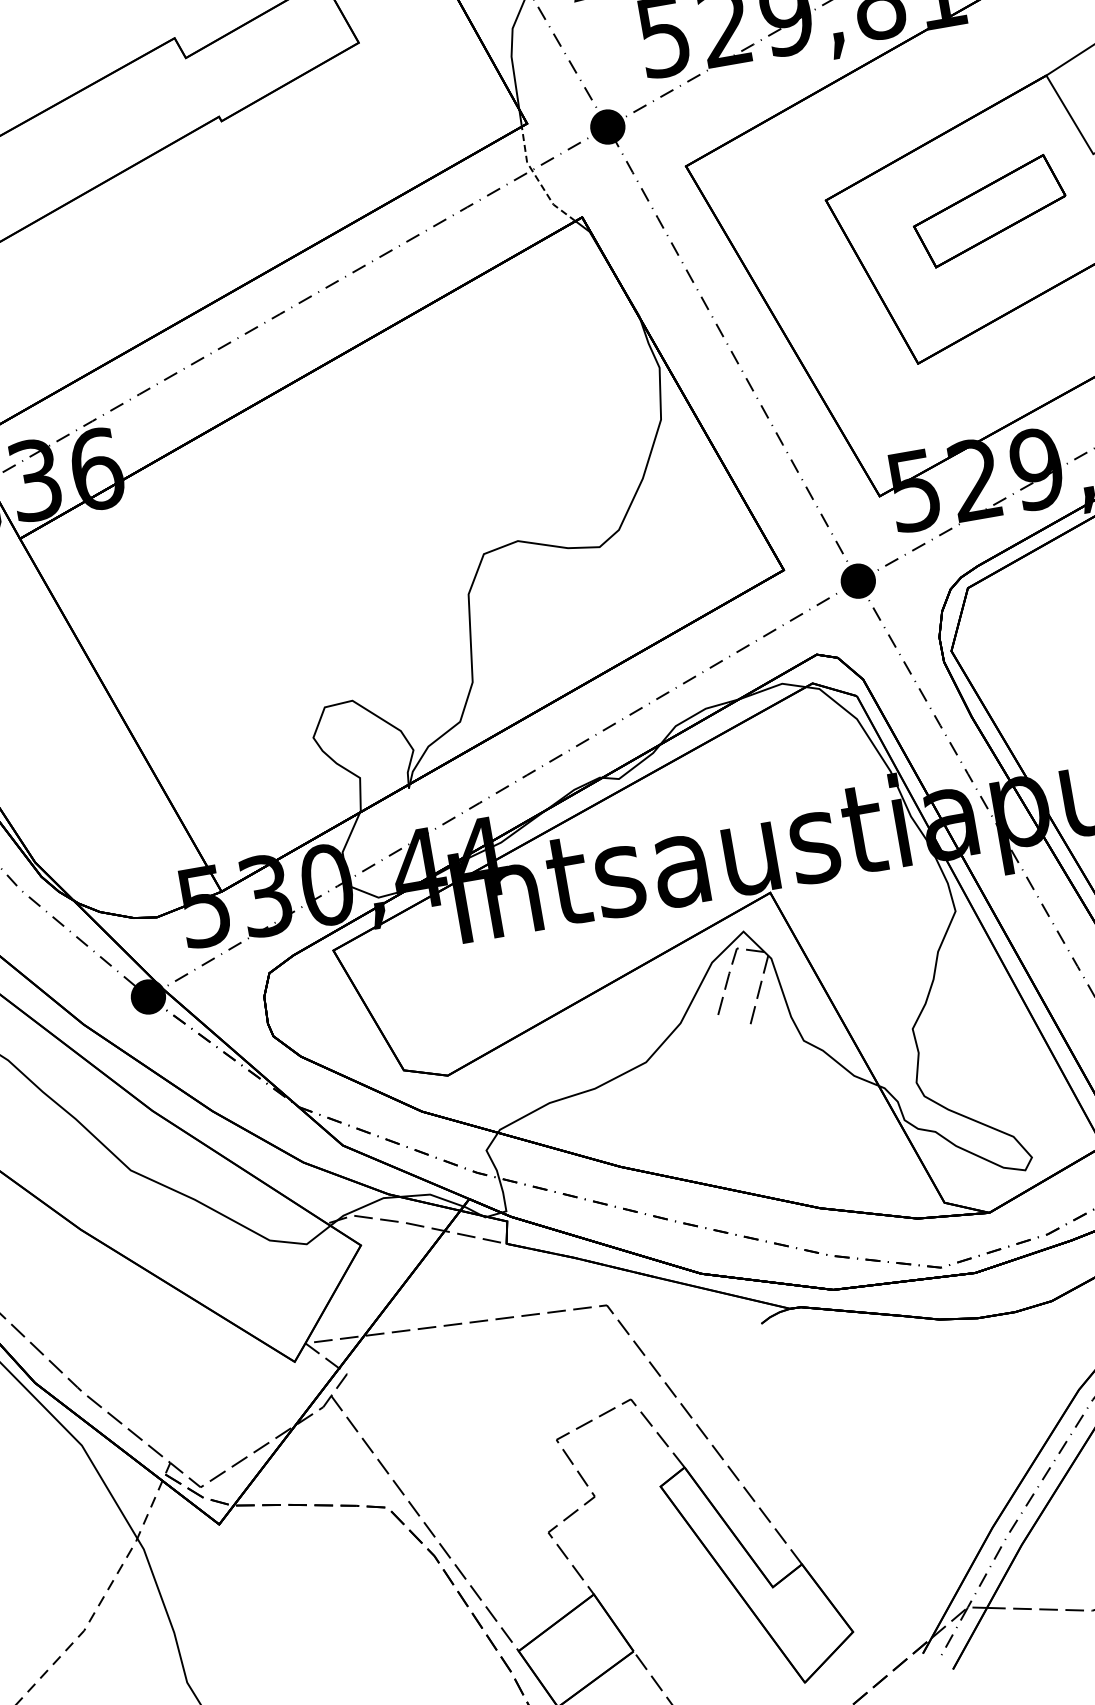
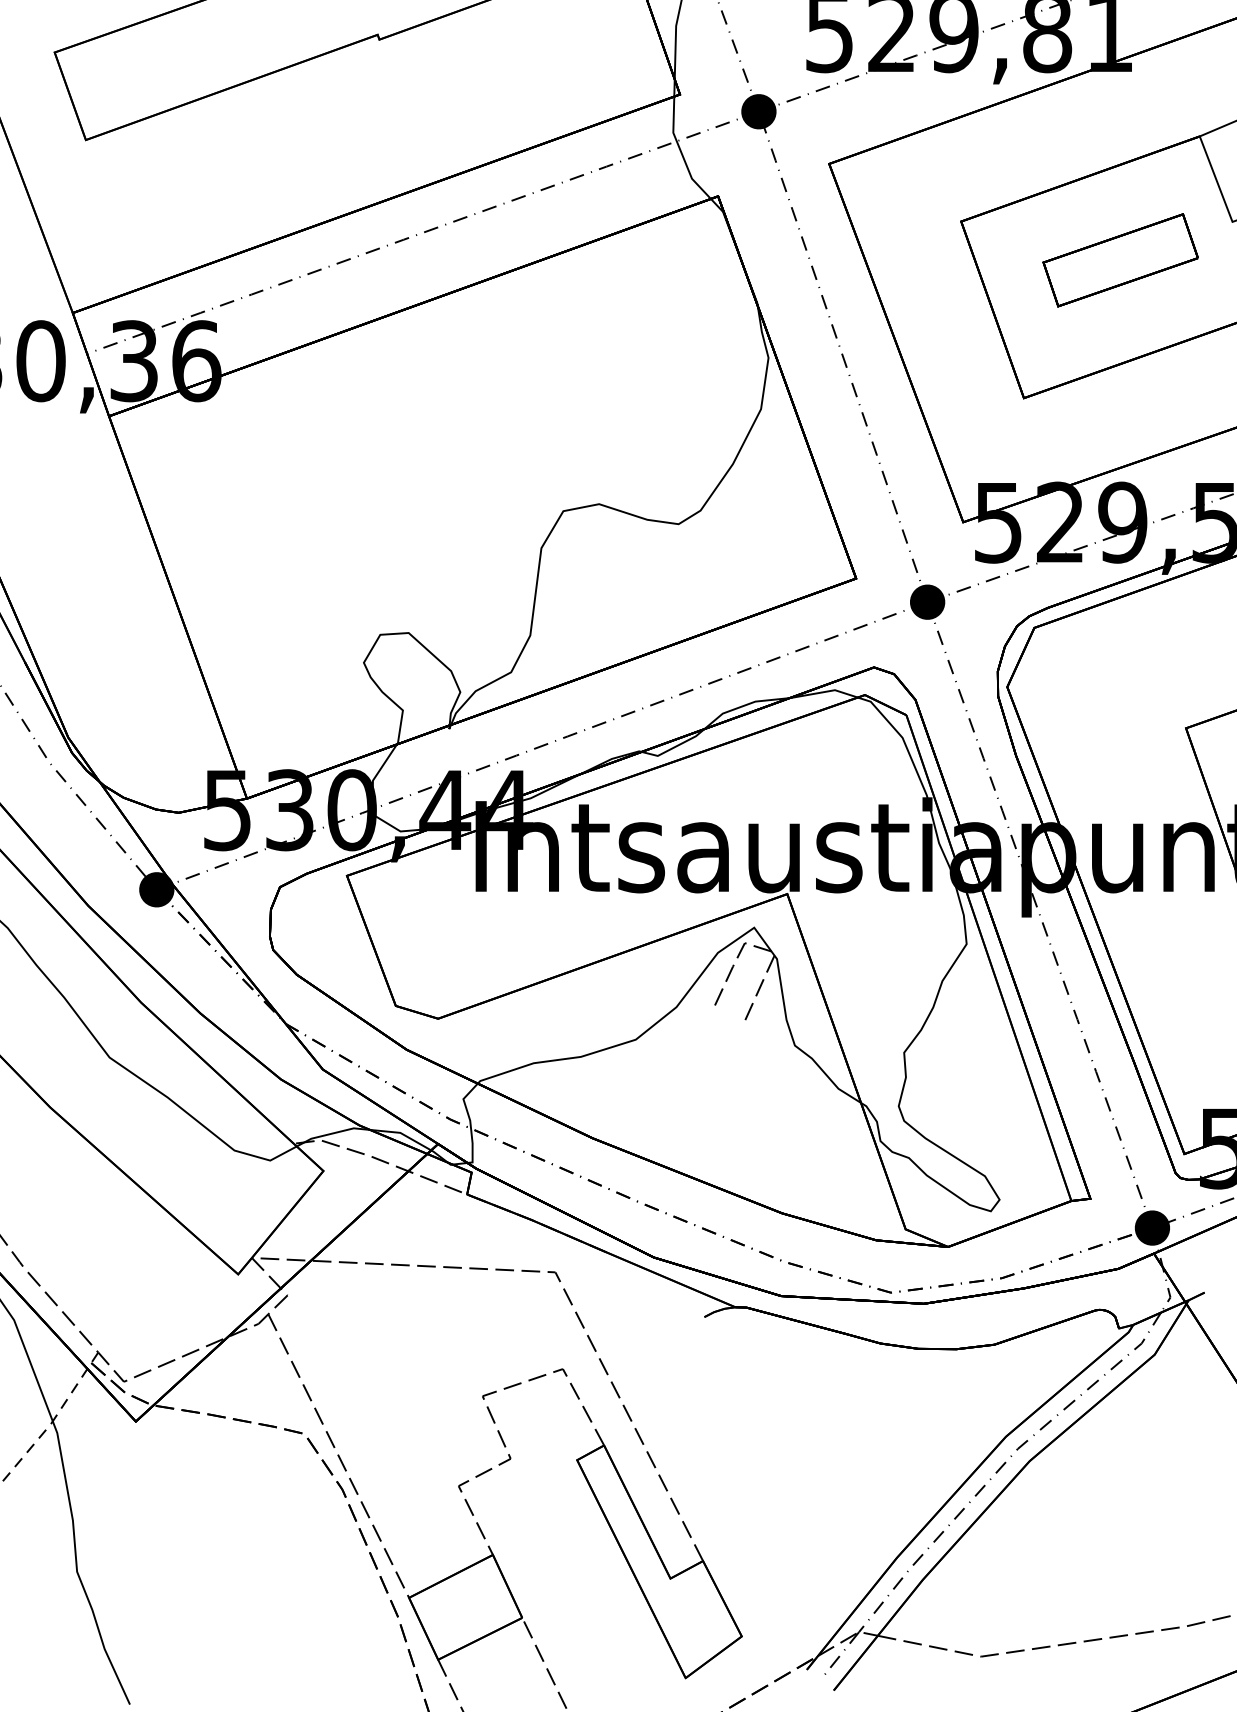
line: (537, 179) -> (680, 151), dashed -> solid

